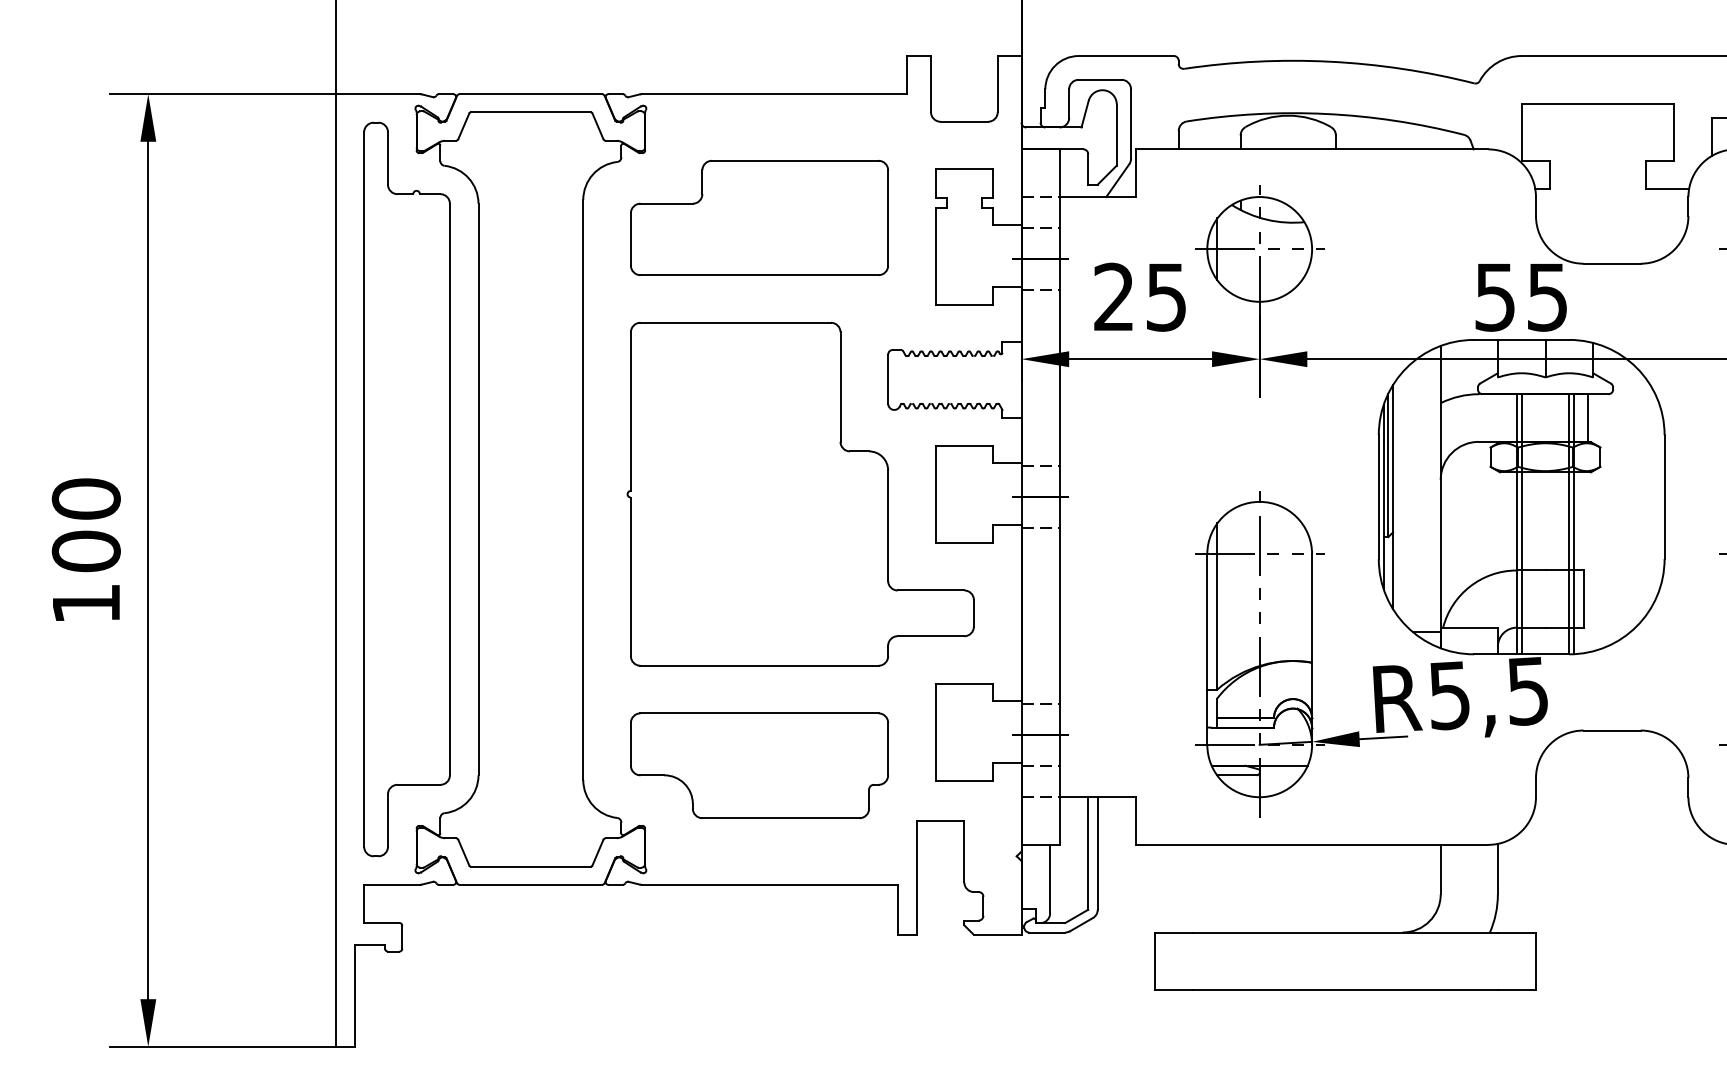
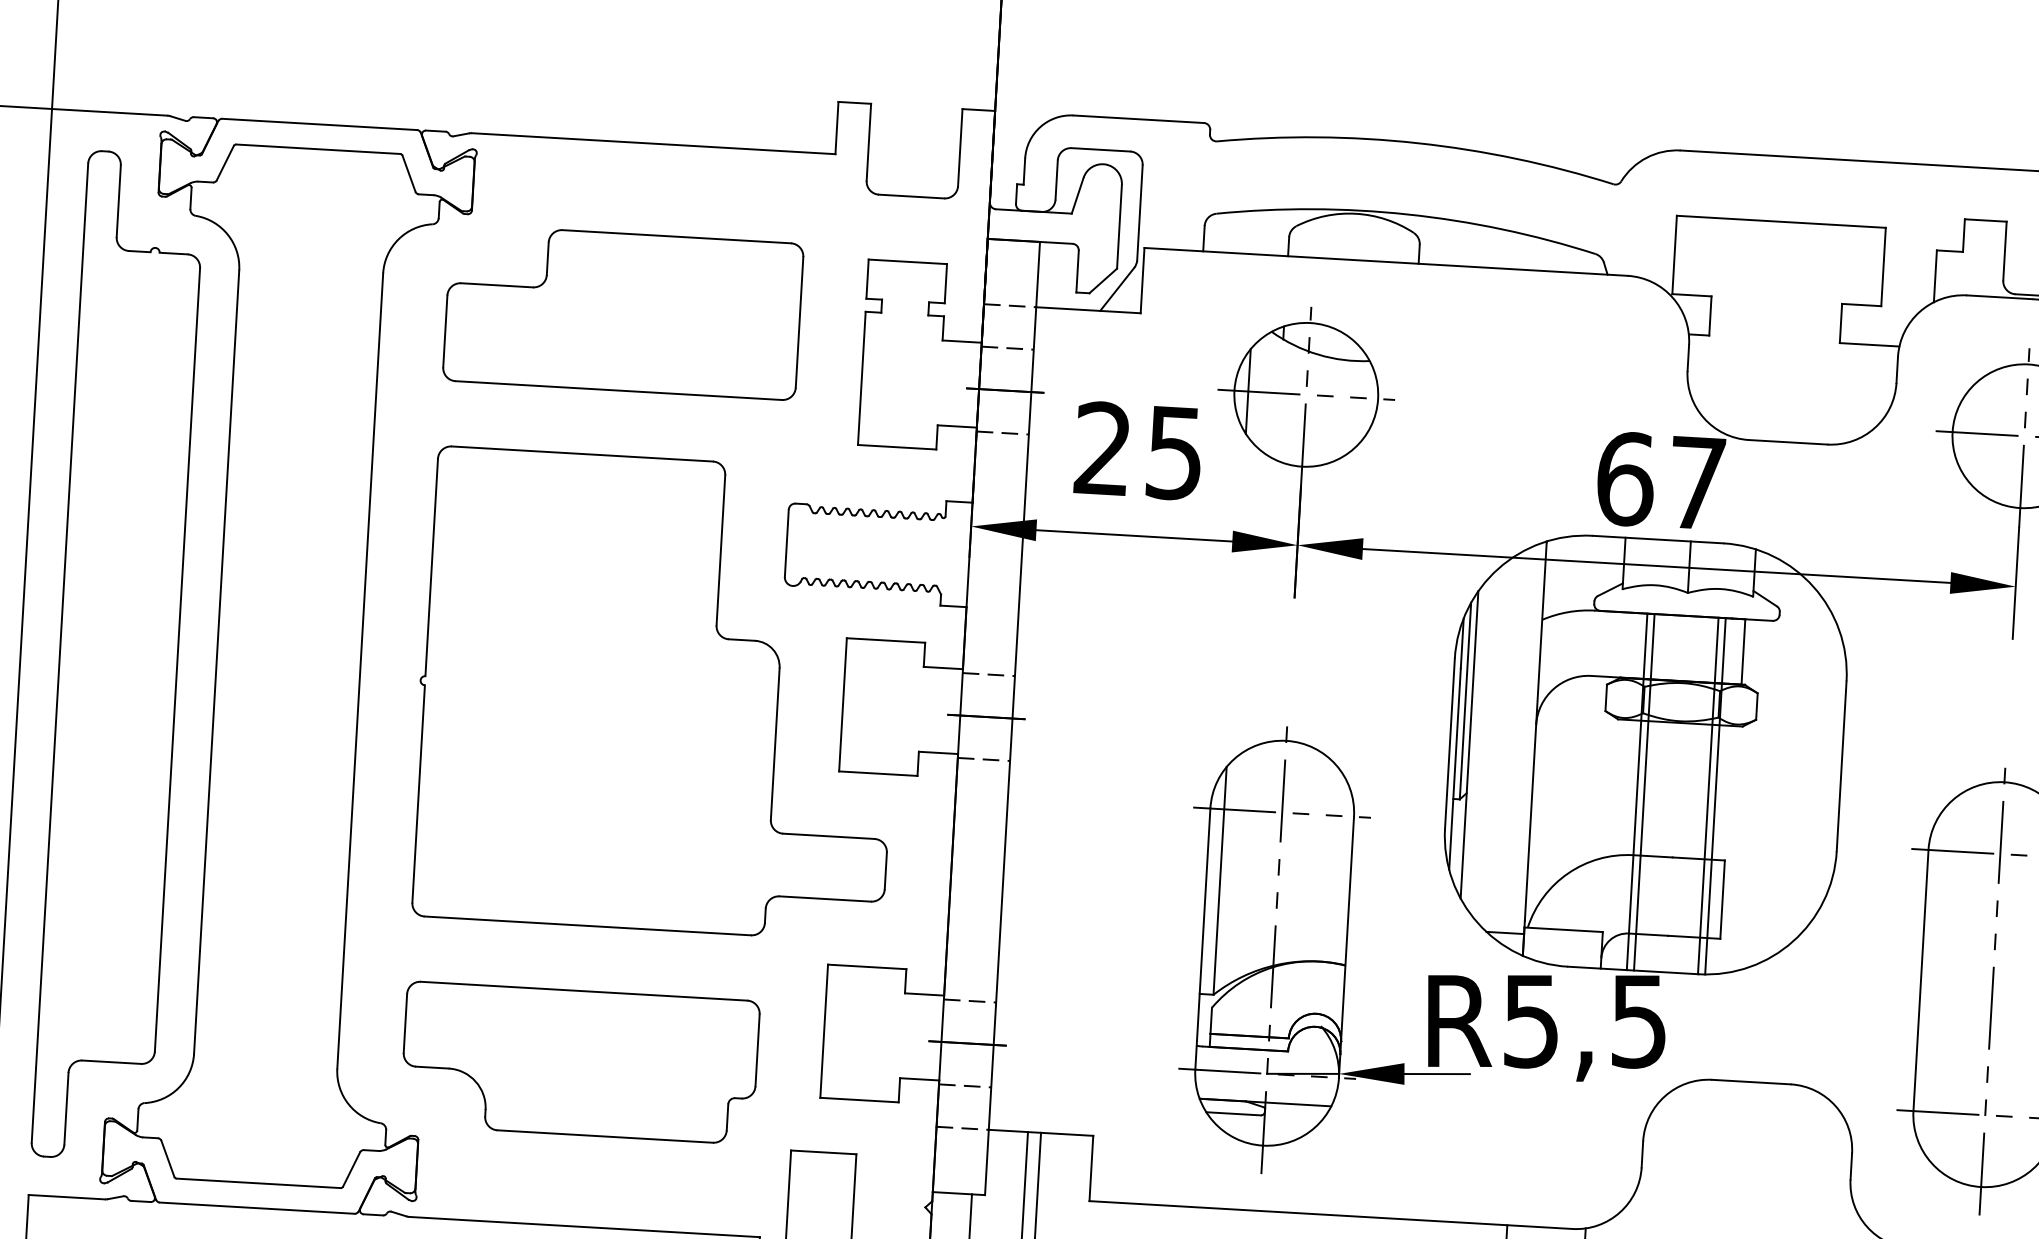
text: (1520, 296) -> (1659, 479), 55 -> 67

